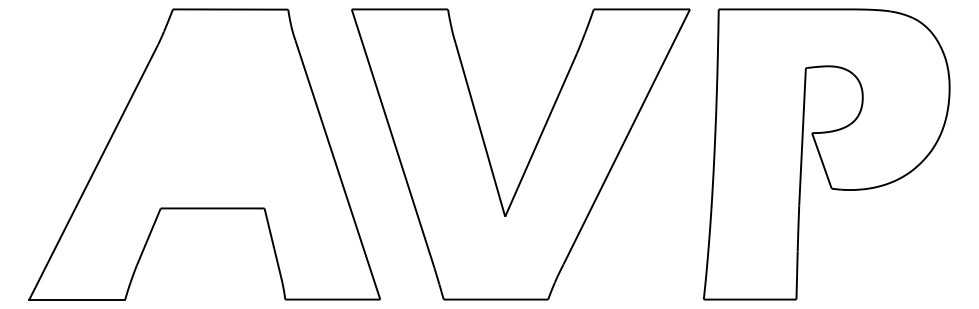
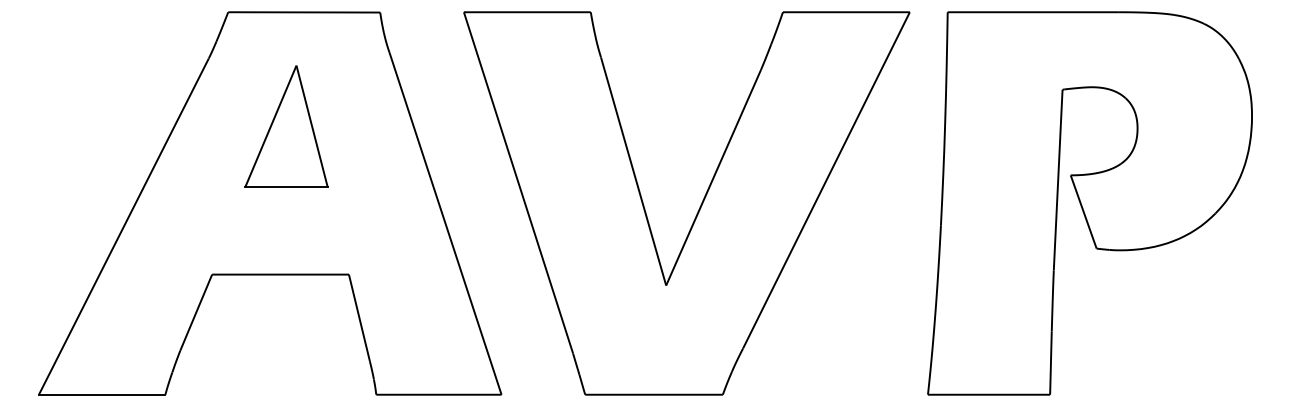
part: (217, 95) -> (286, 125), added

